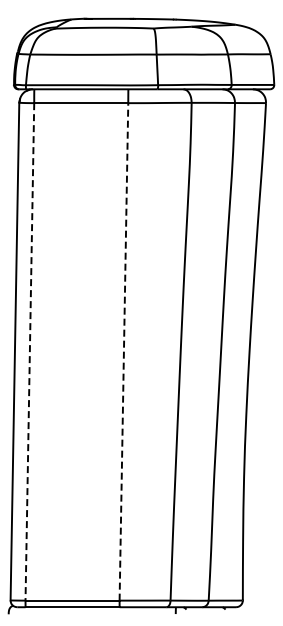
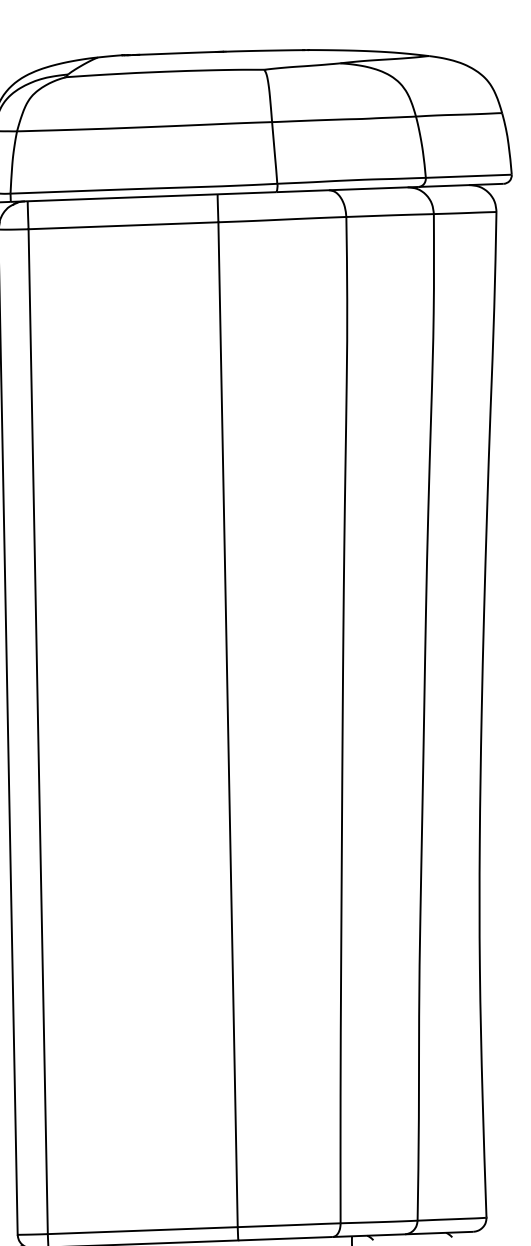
line: (29, 351) -> (37, 730), dashed -> solid
line: (123, 351) -> (227, 723), dashed -> solid

